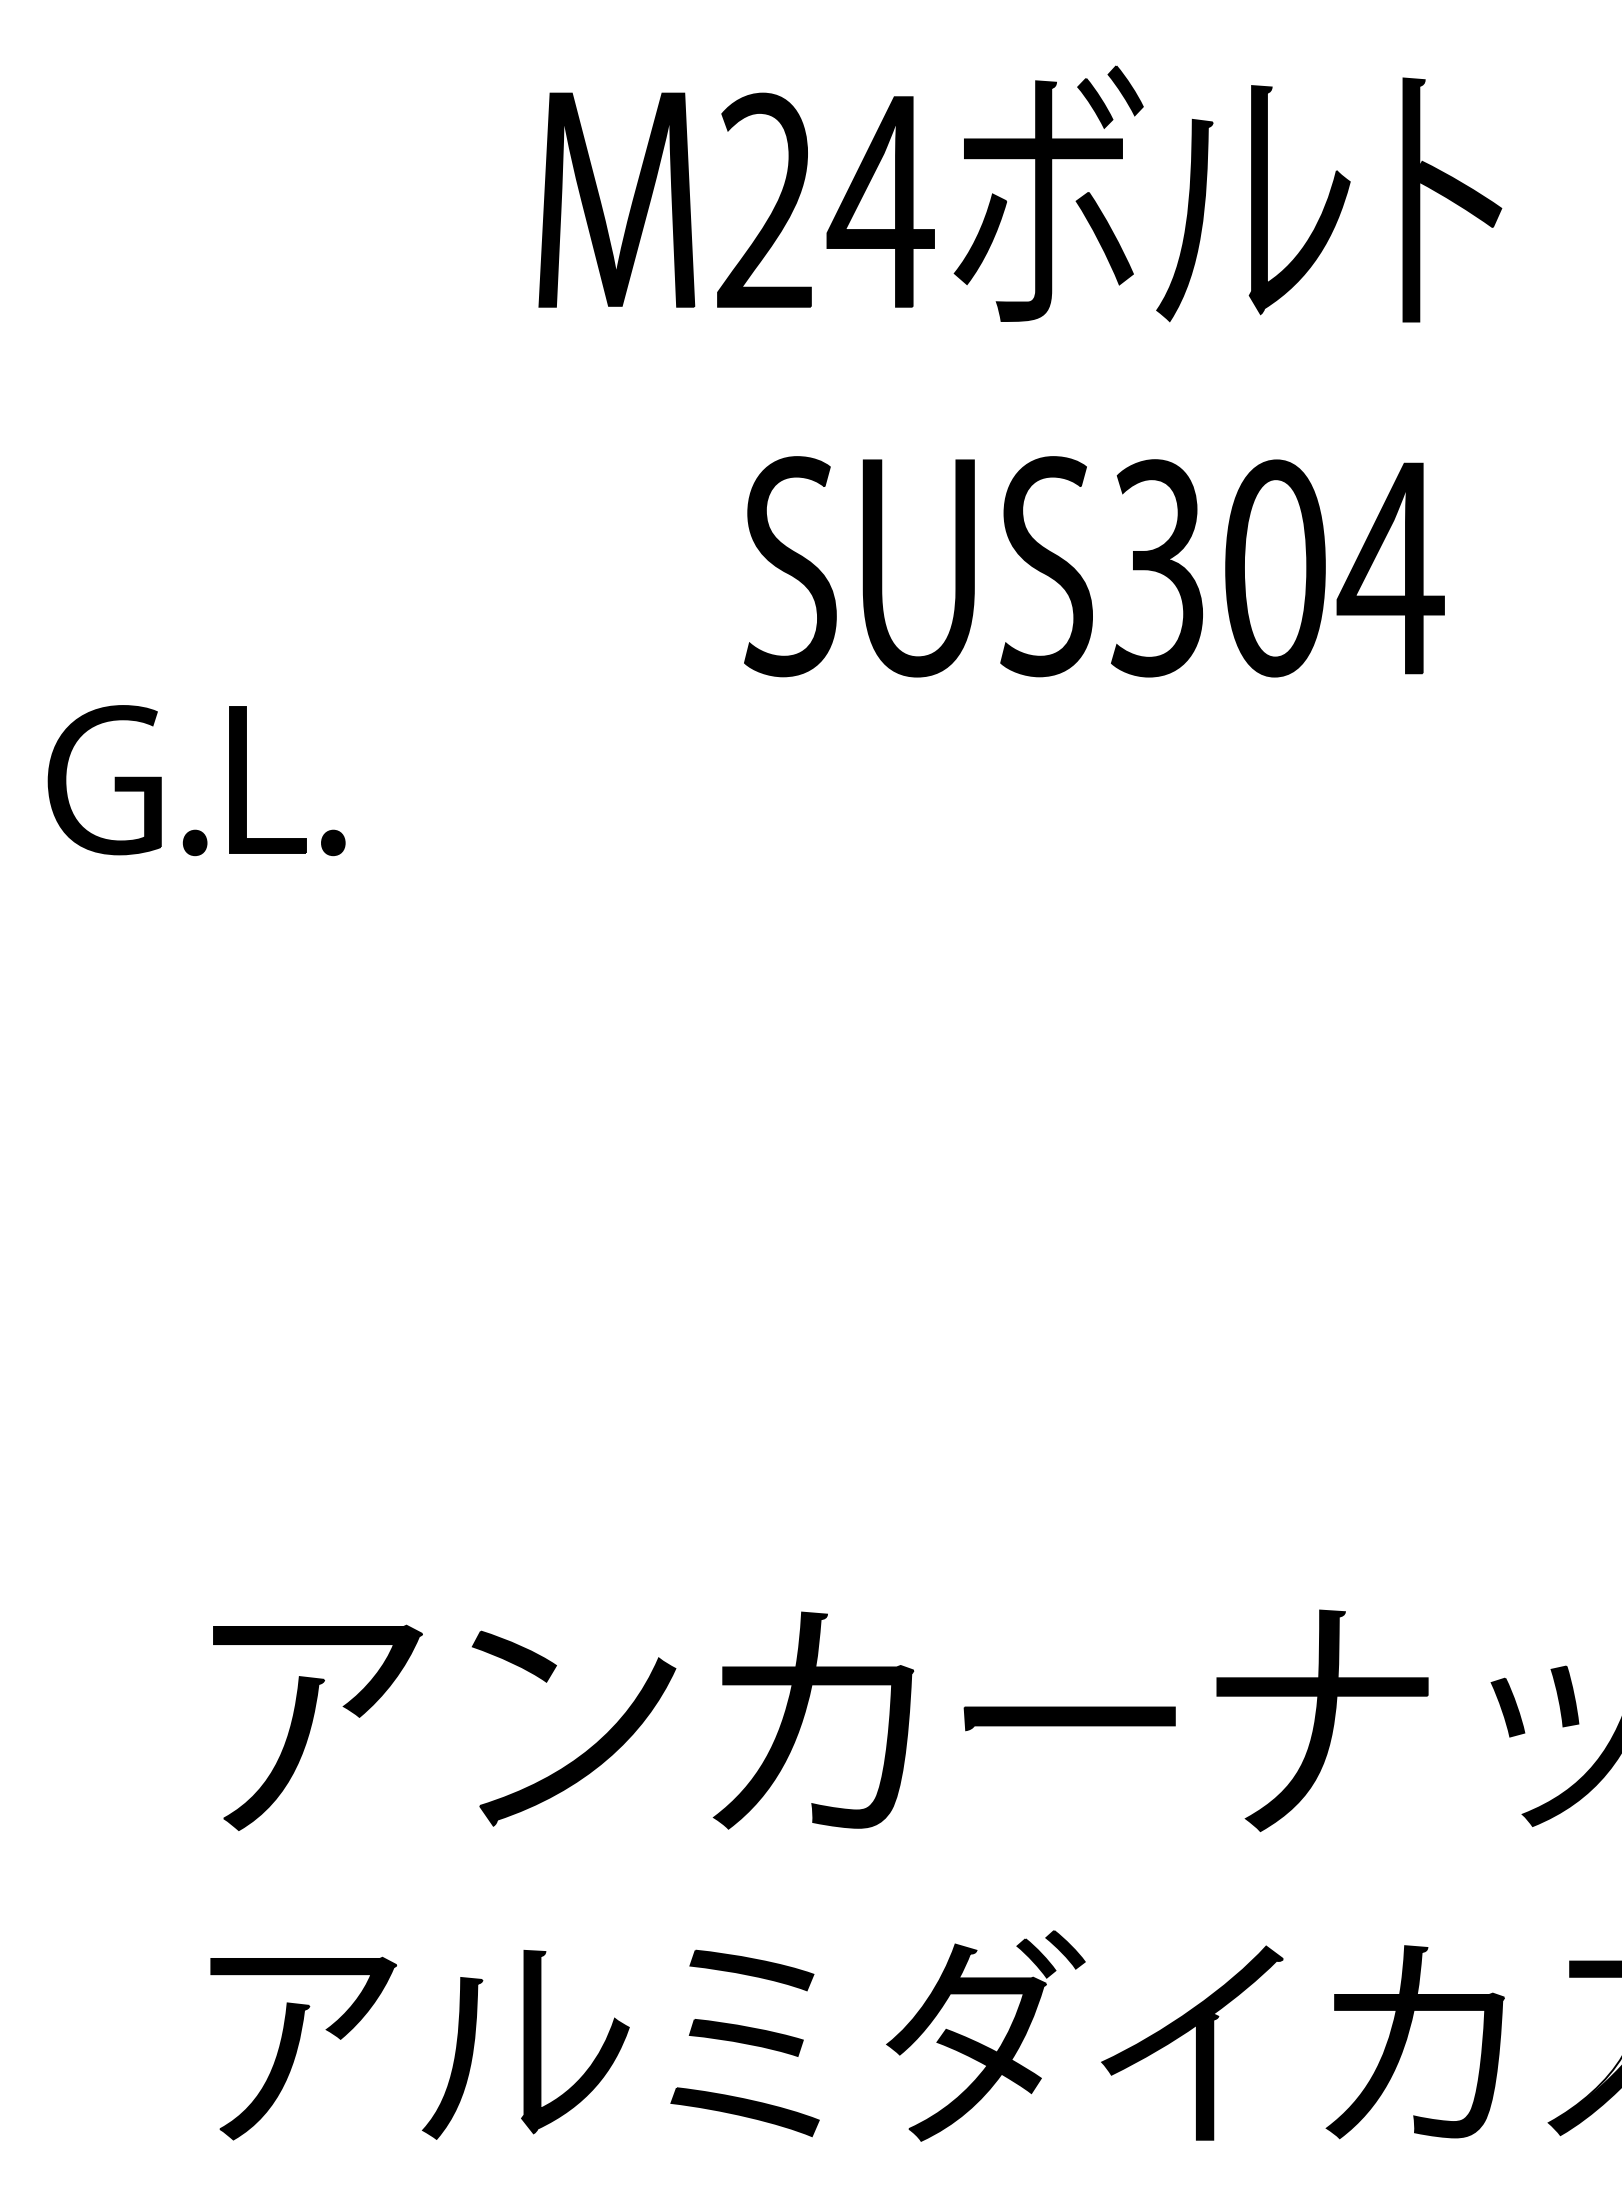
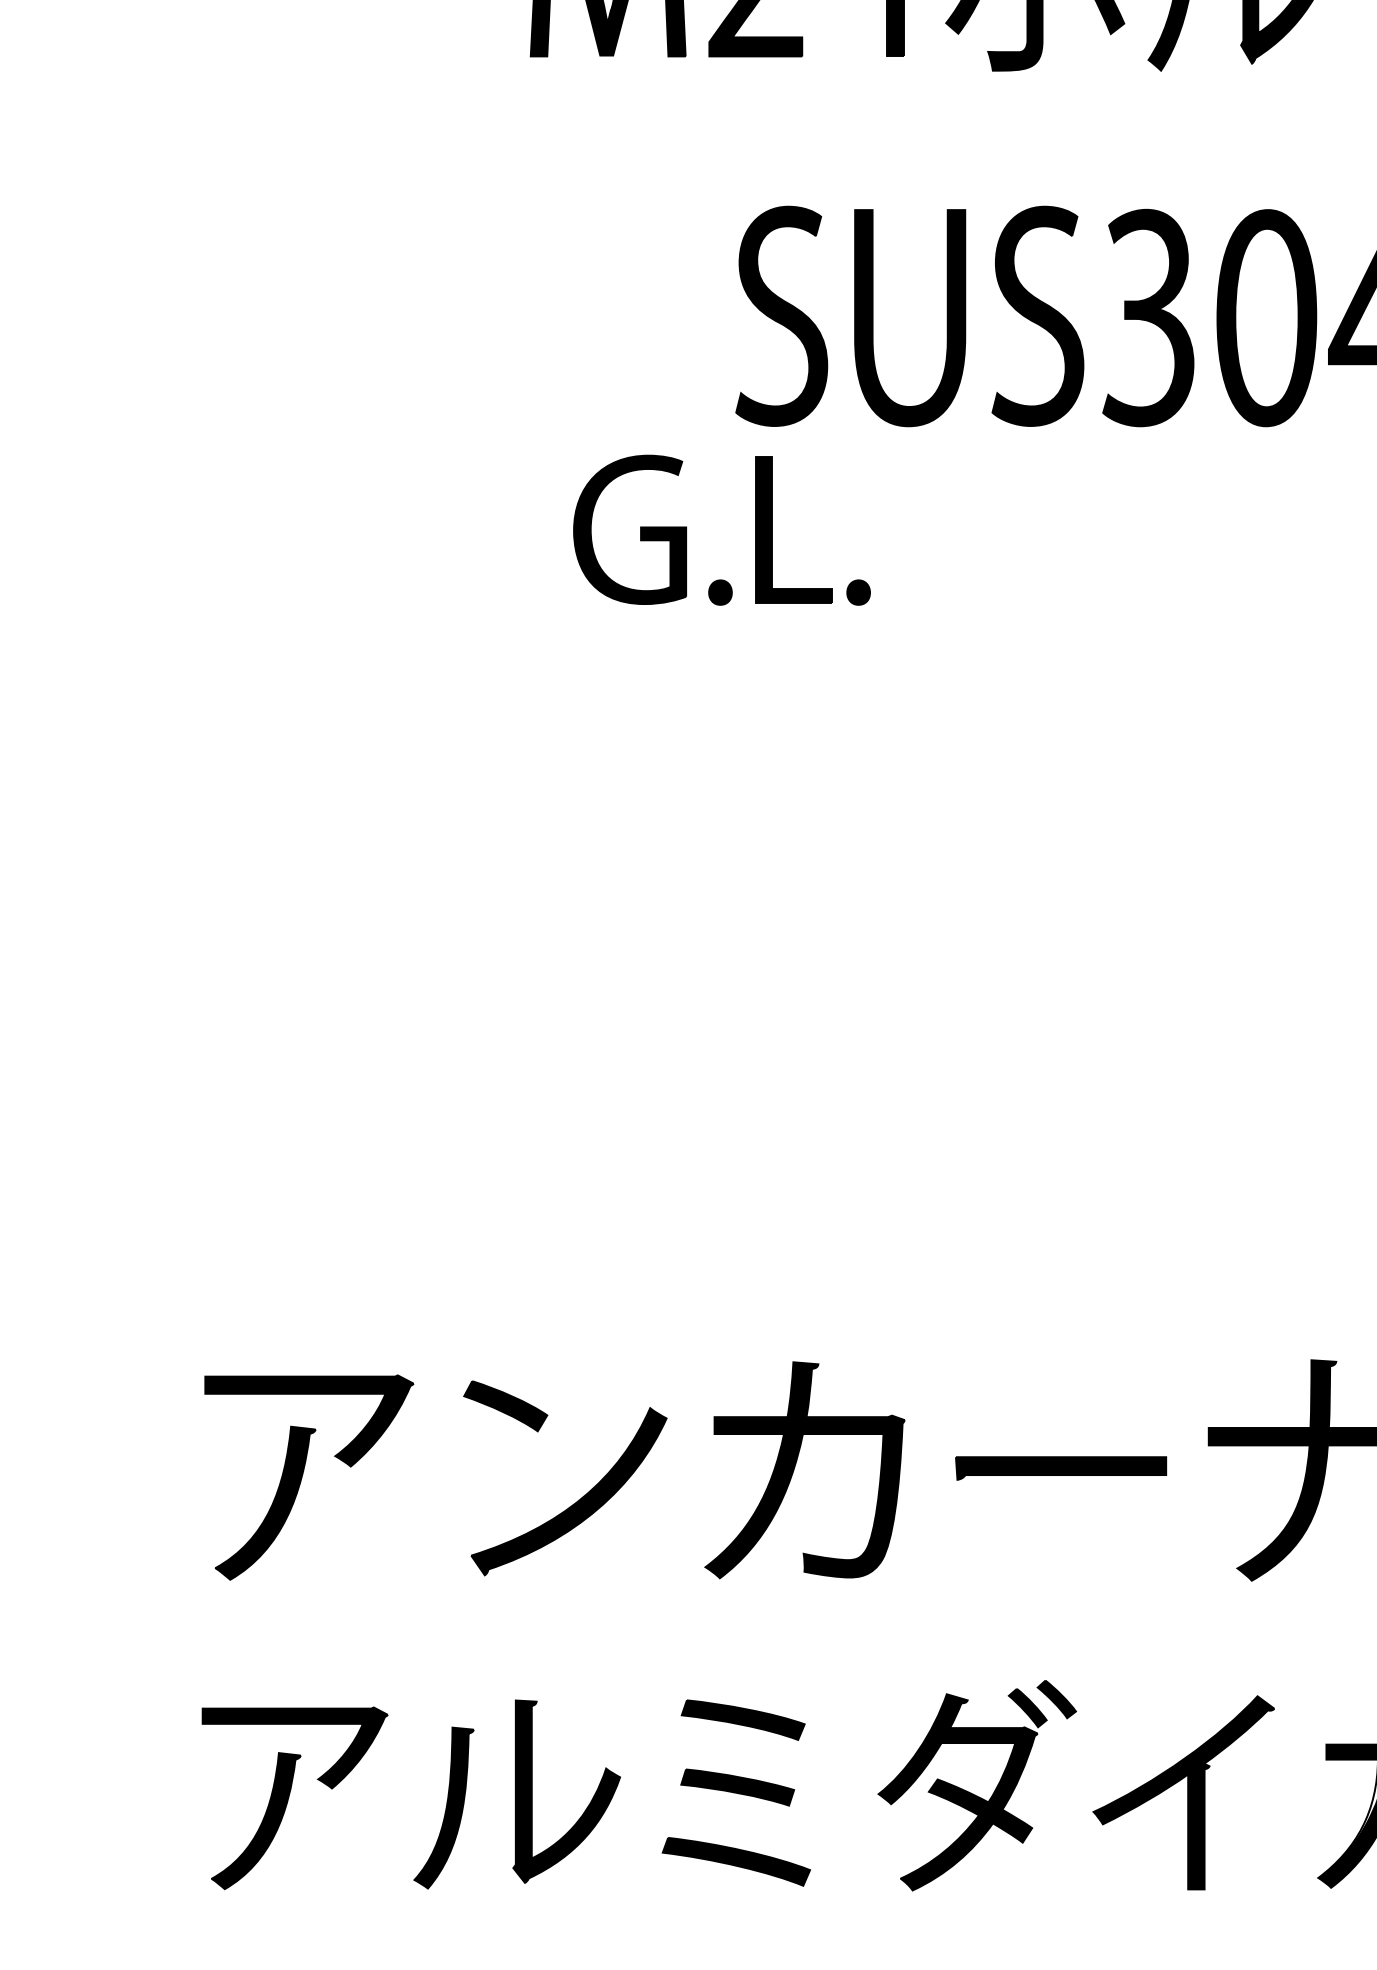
part: (229, 780) -> (754, 530), moved

